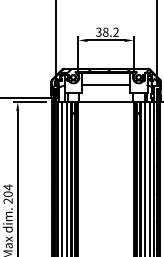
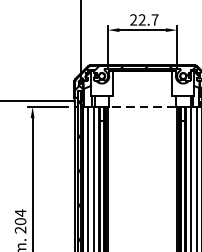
text: (107, 31) -> (144, 18), 38.2 -> 22.7
line: (106, 85) -> (143, 86), removed
line: (106, 102) -> (143, 107), solid -> dashed

